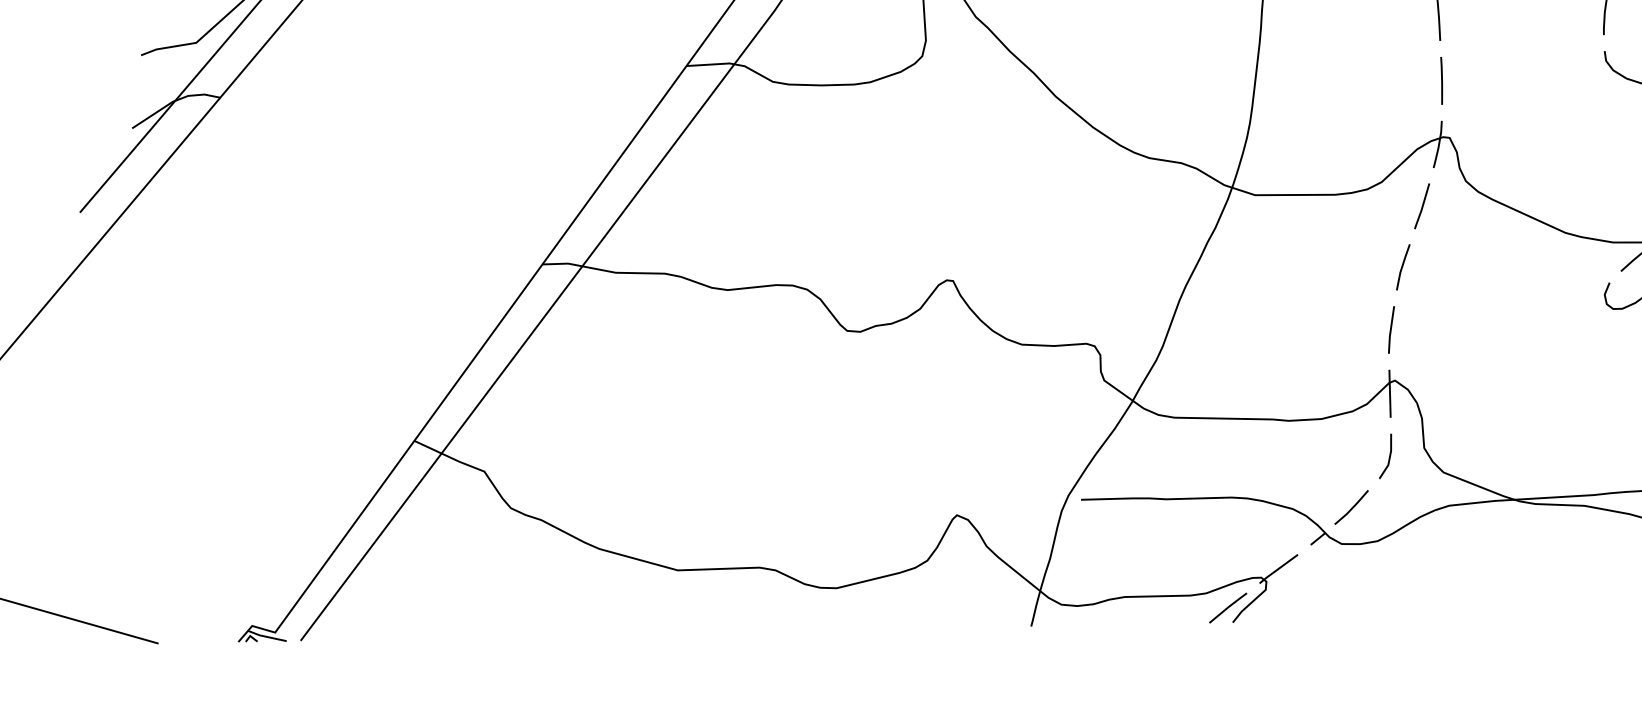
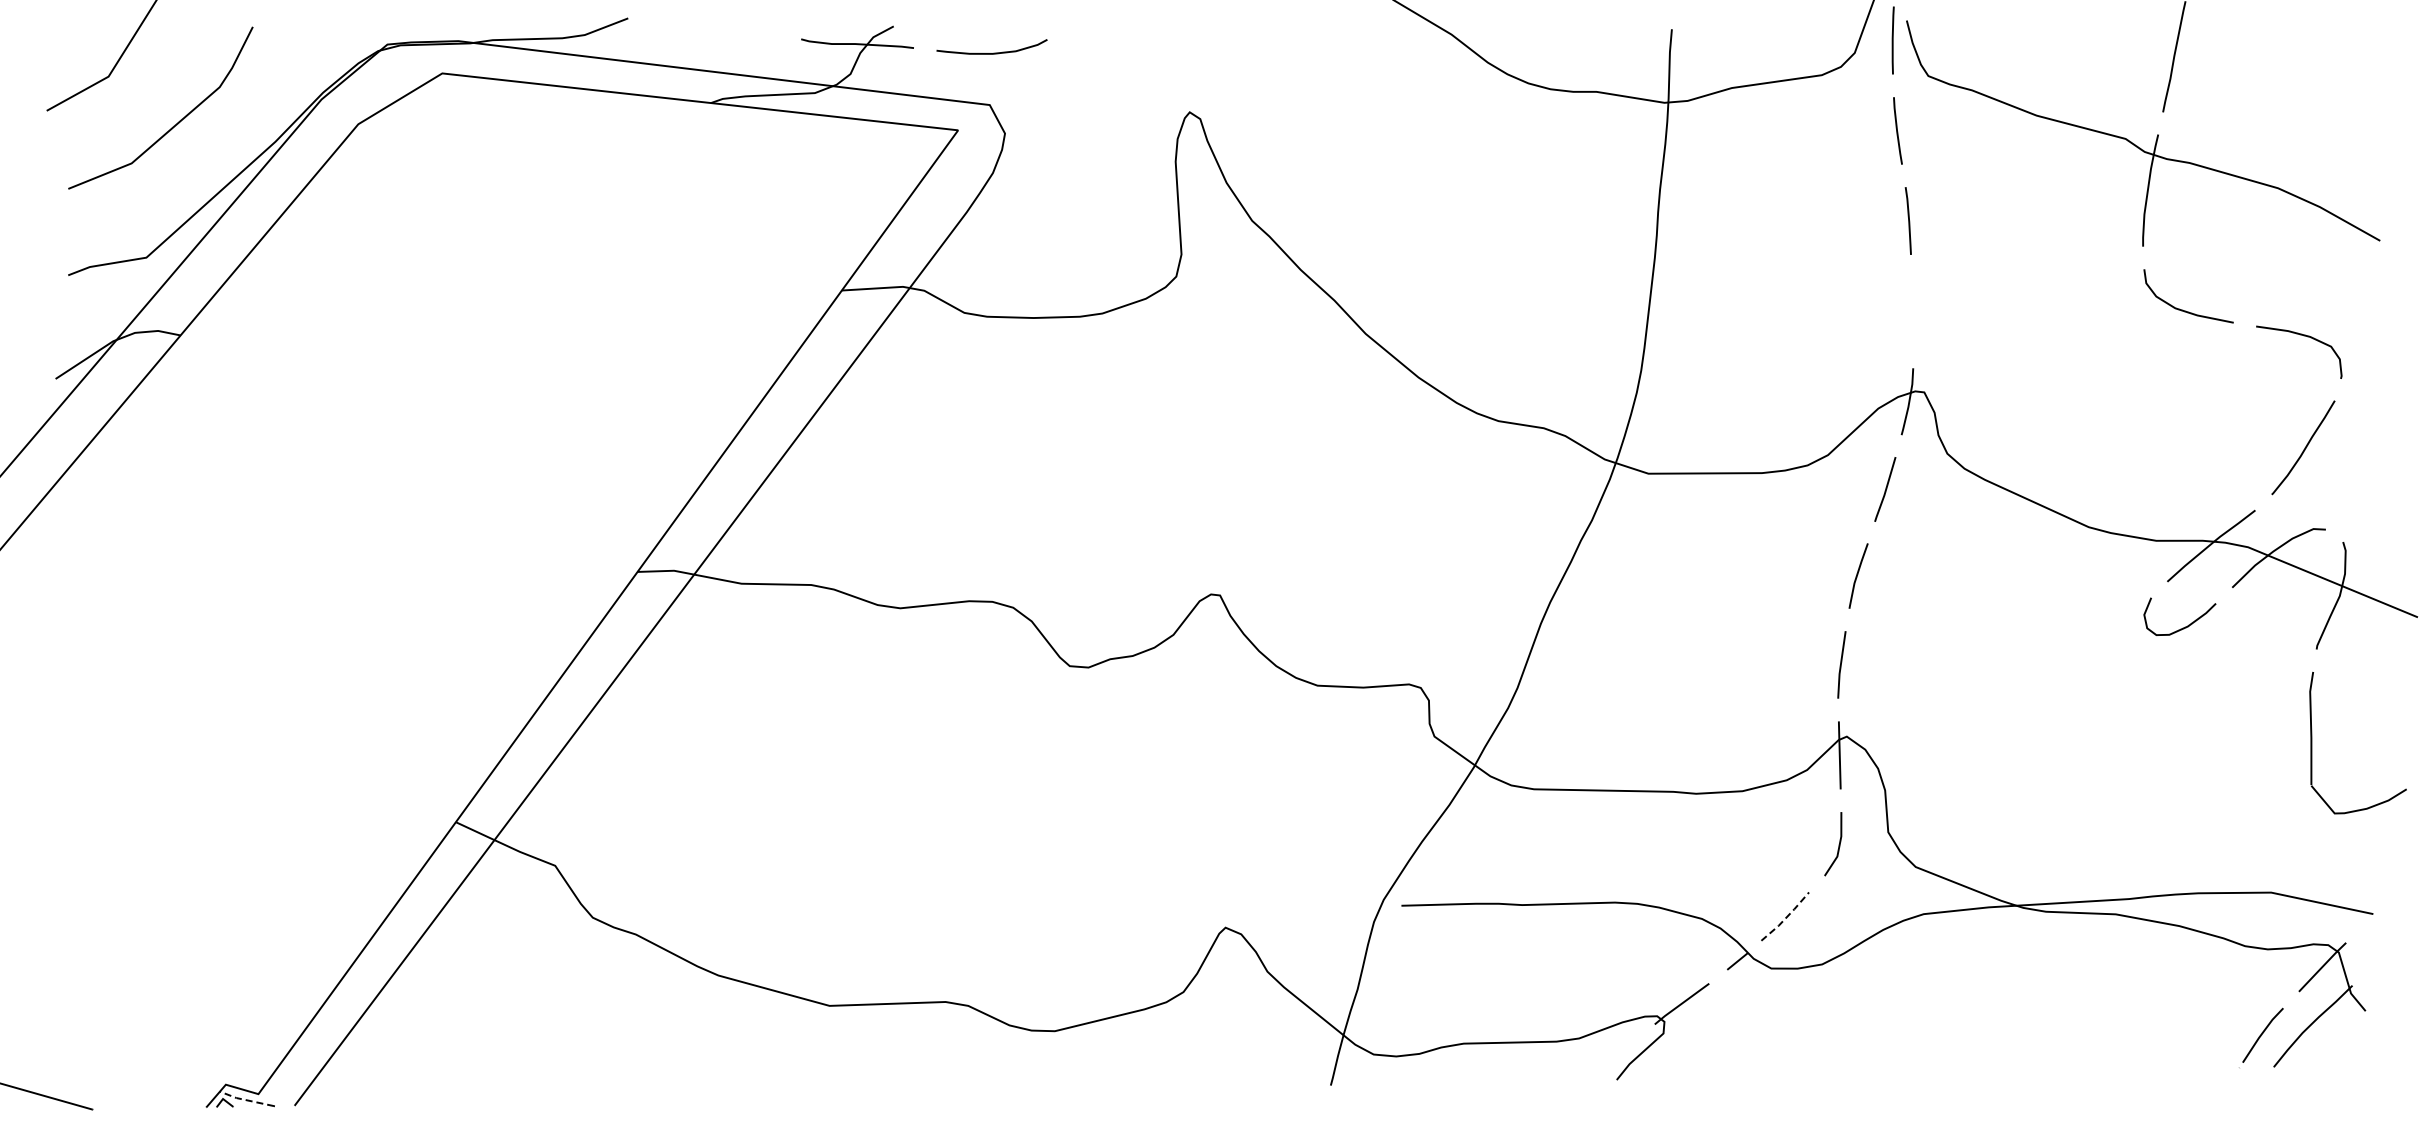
line: (1441, 80) -> (1912, 311), removed
line: (1352, 508) -> (1786, 917), solid -> dashed
line: (1227, 607) -> (1609, 1058), removed
line: (266, 636) -> (245, 1099), solid -> dashed

